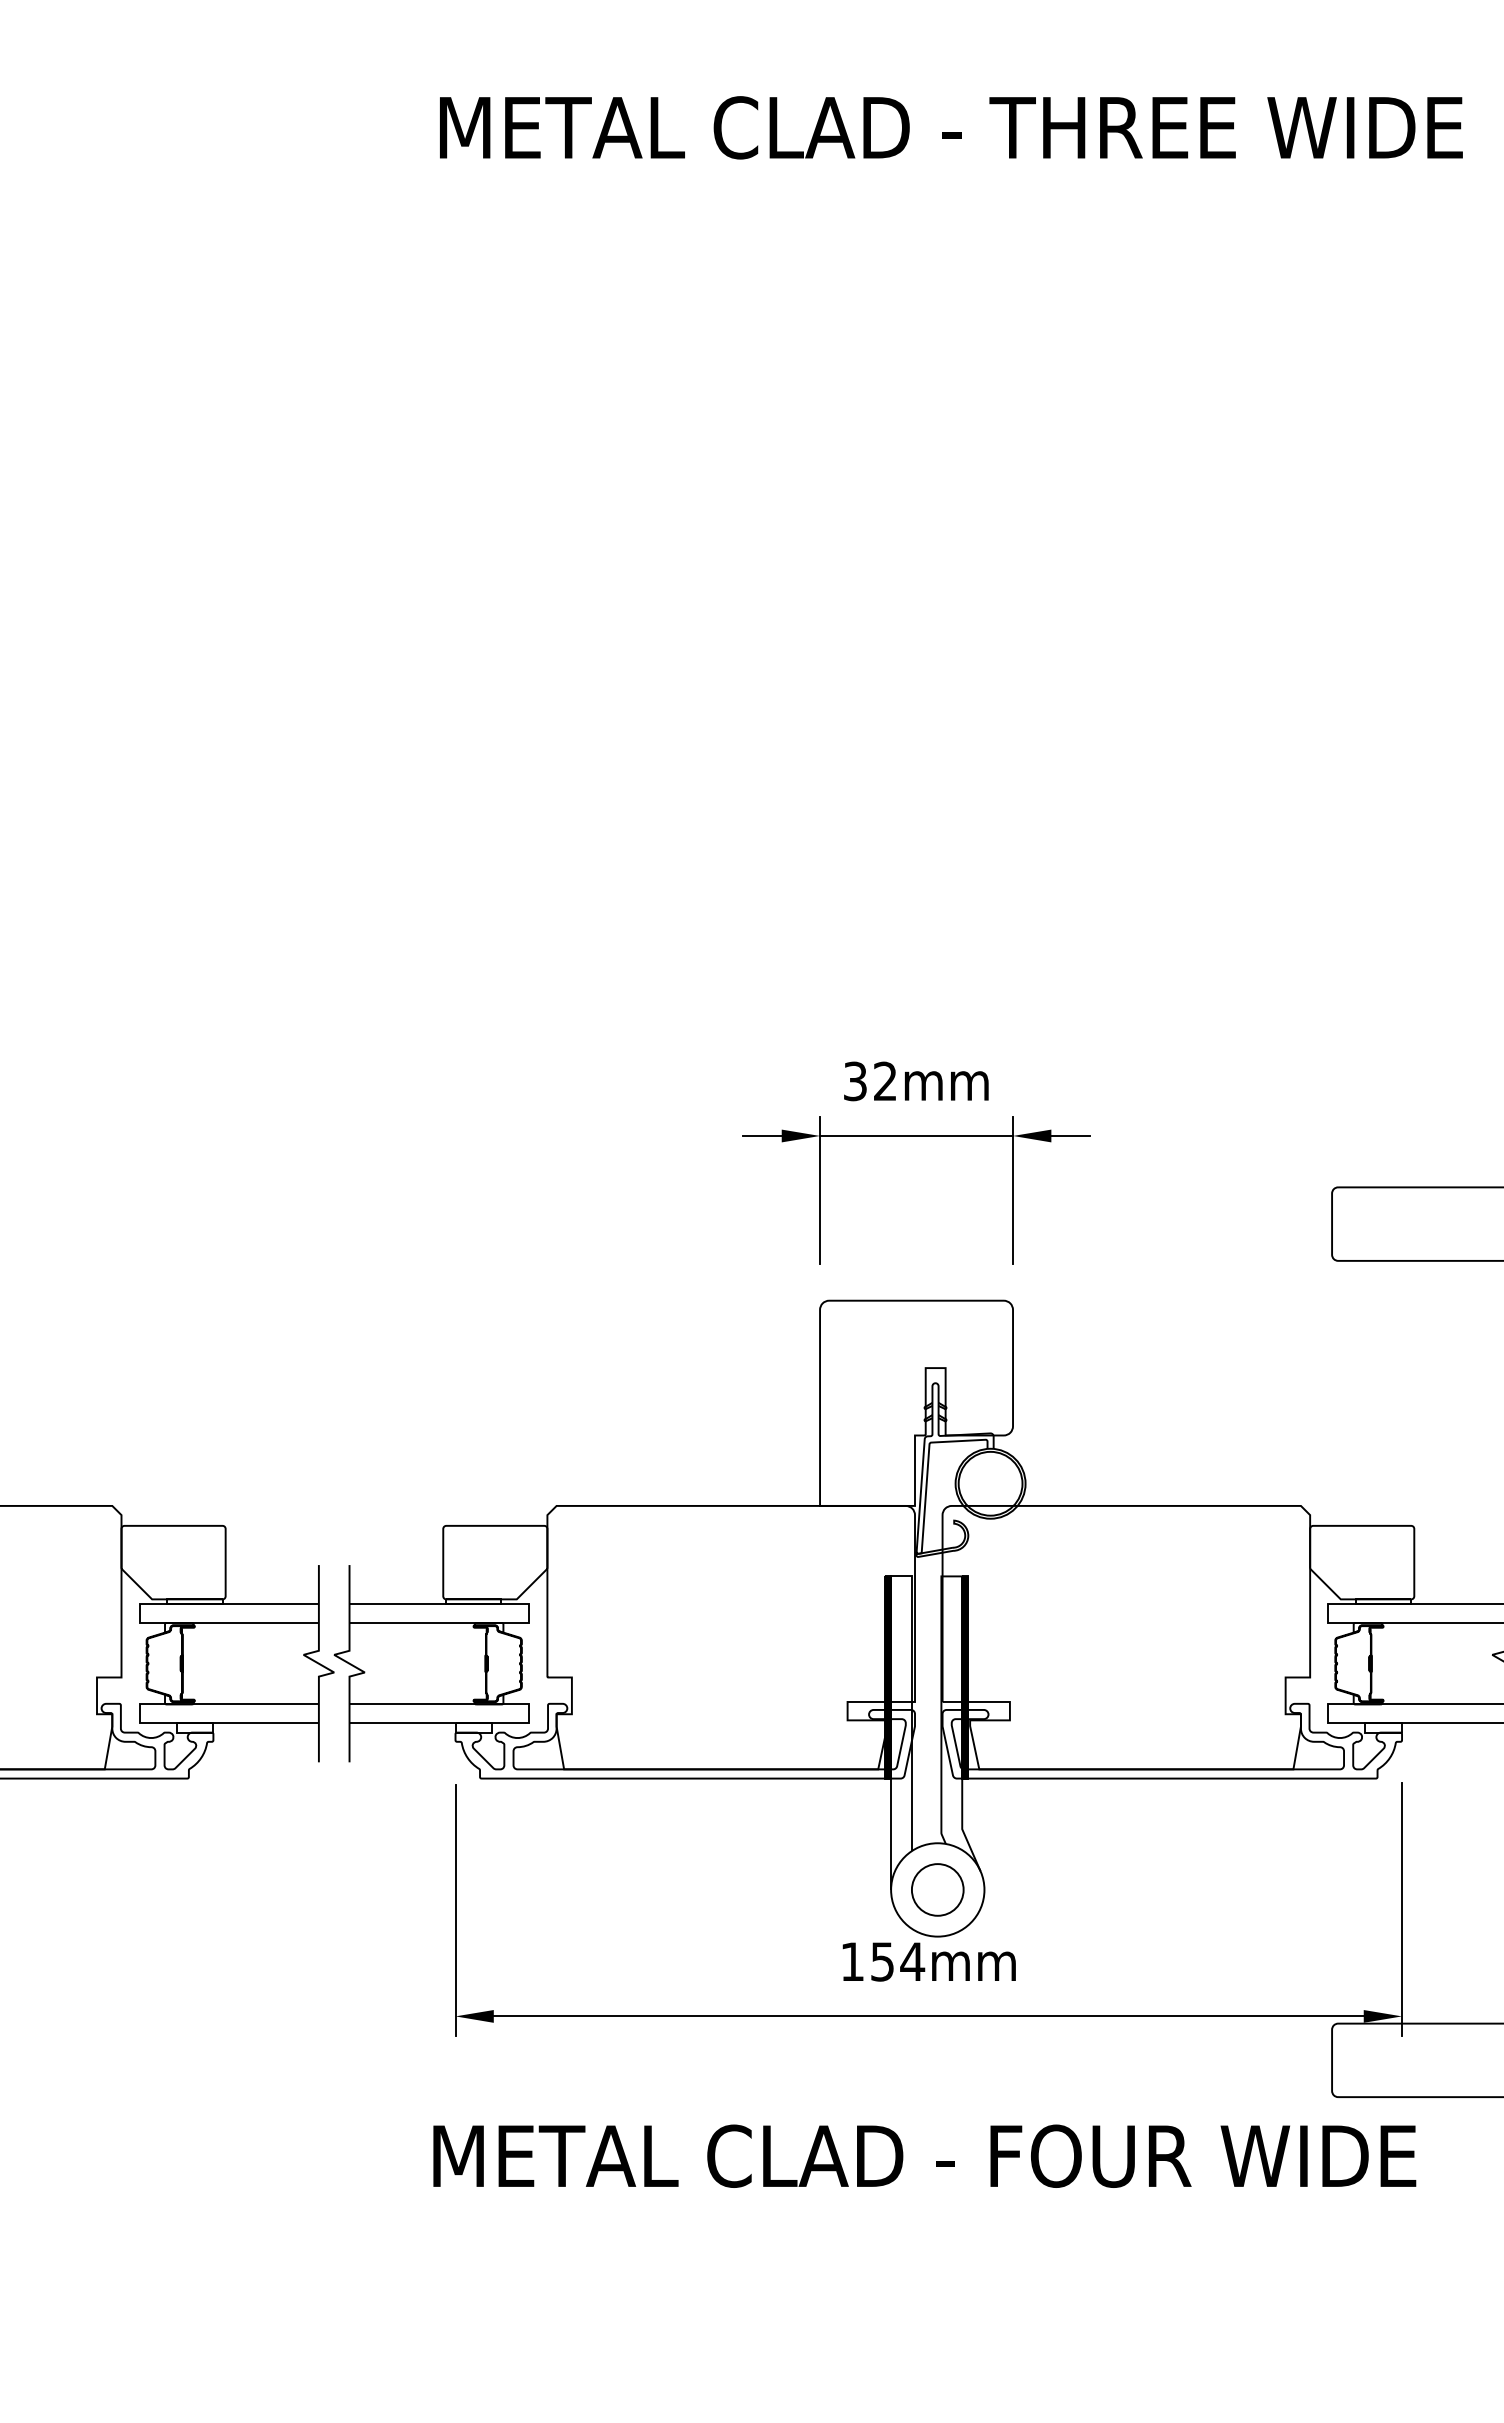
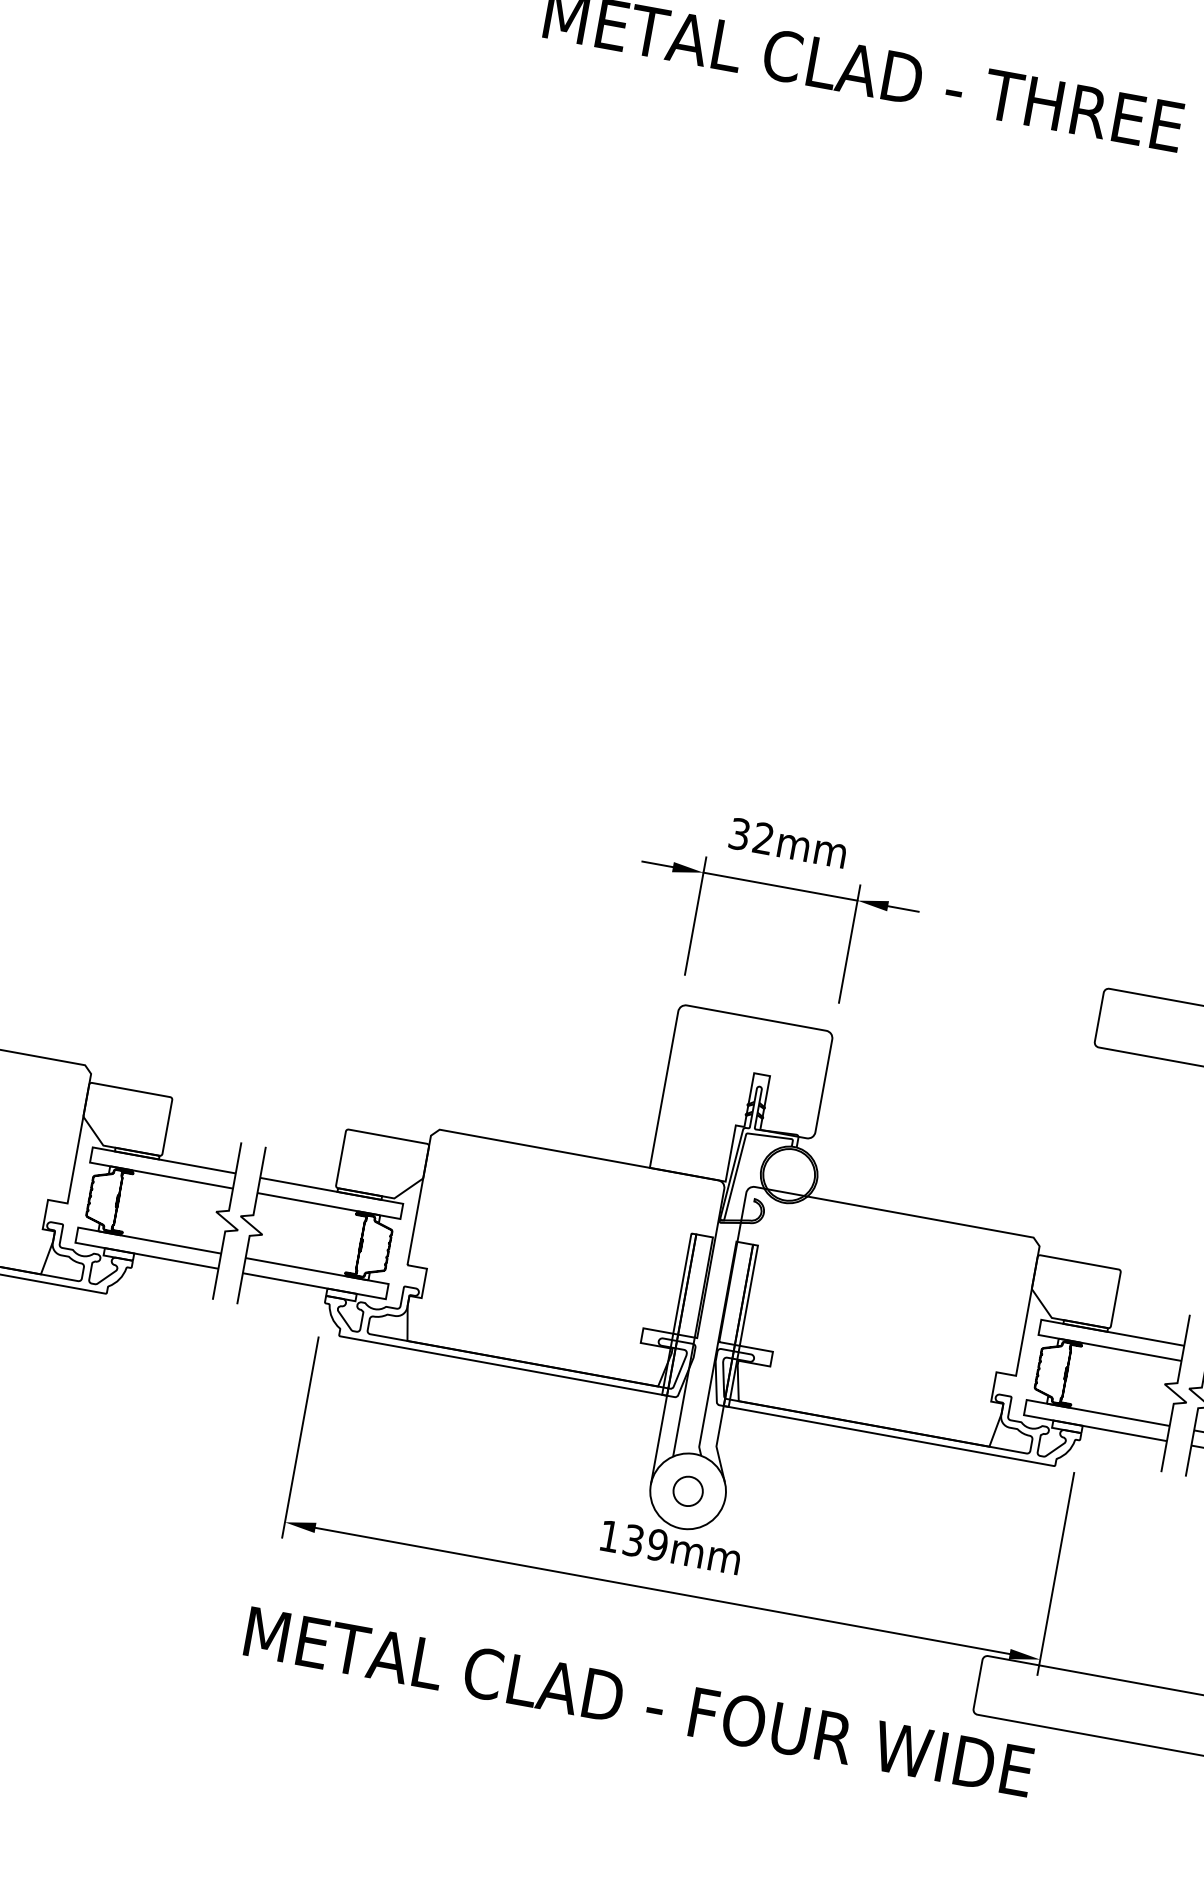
hatch: (887, 1677) -> (678, 1314), removed
hatch: (965, 1677) -> (741, 1325), removed
circle: (937, 1889) -> (687, 1490), size x0.7
text: (898, 1961) -> (646, 1542), 154mm -> 139mm

